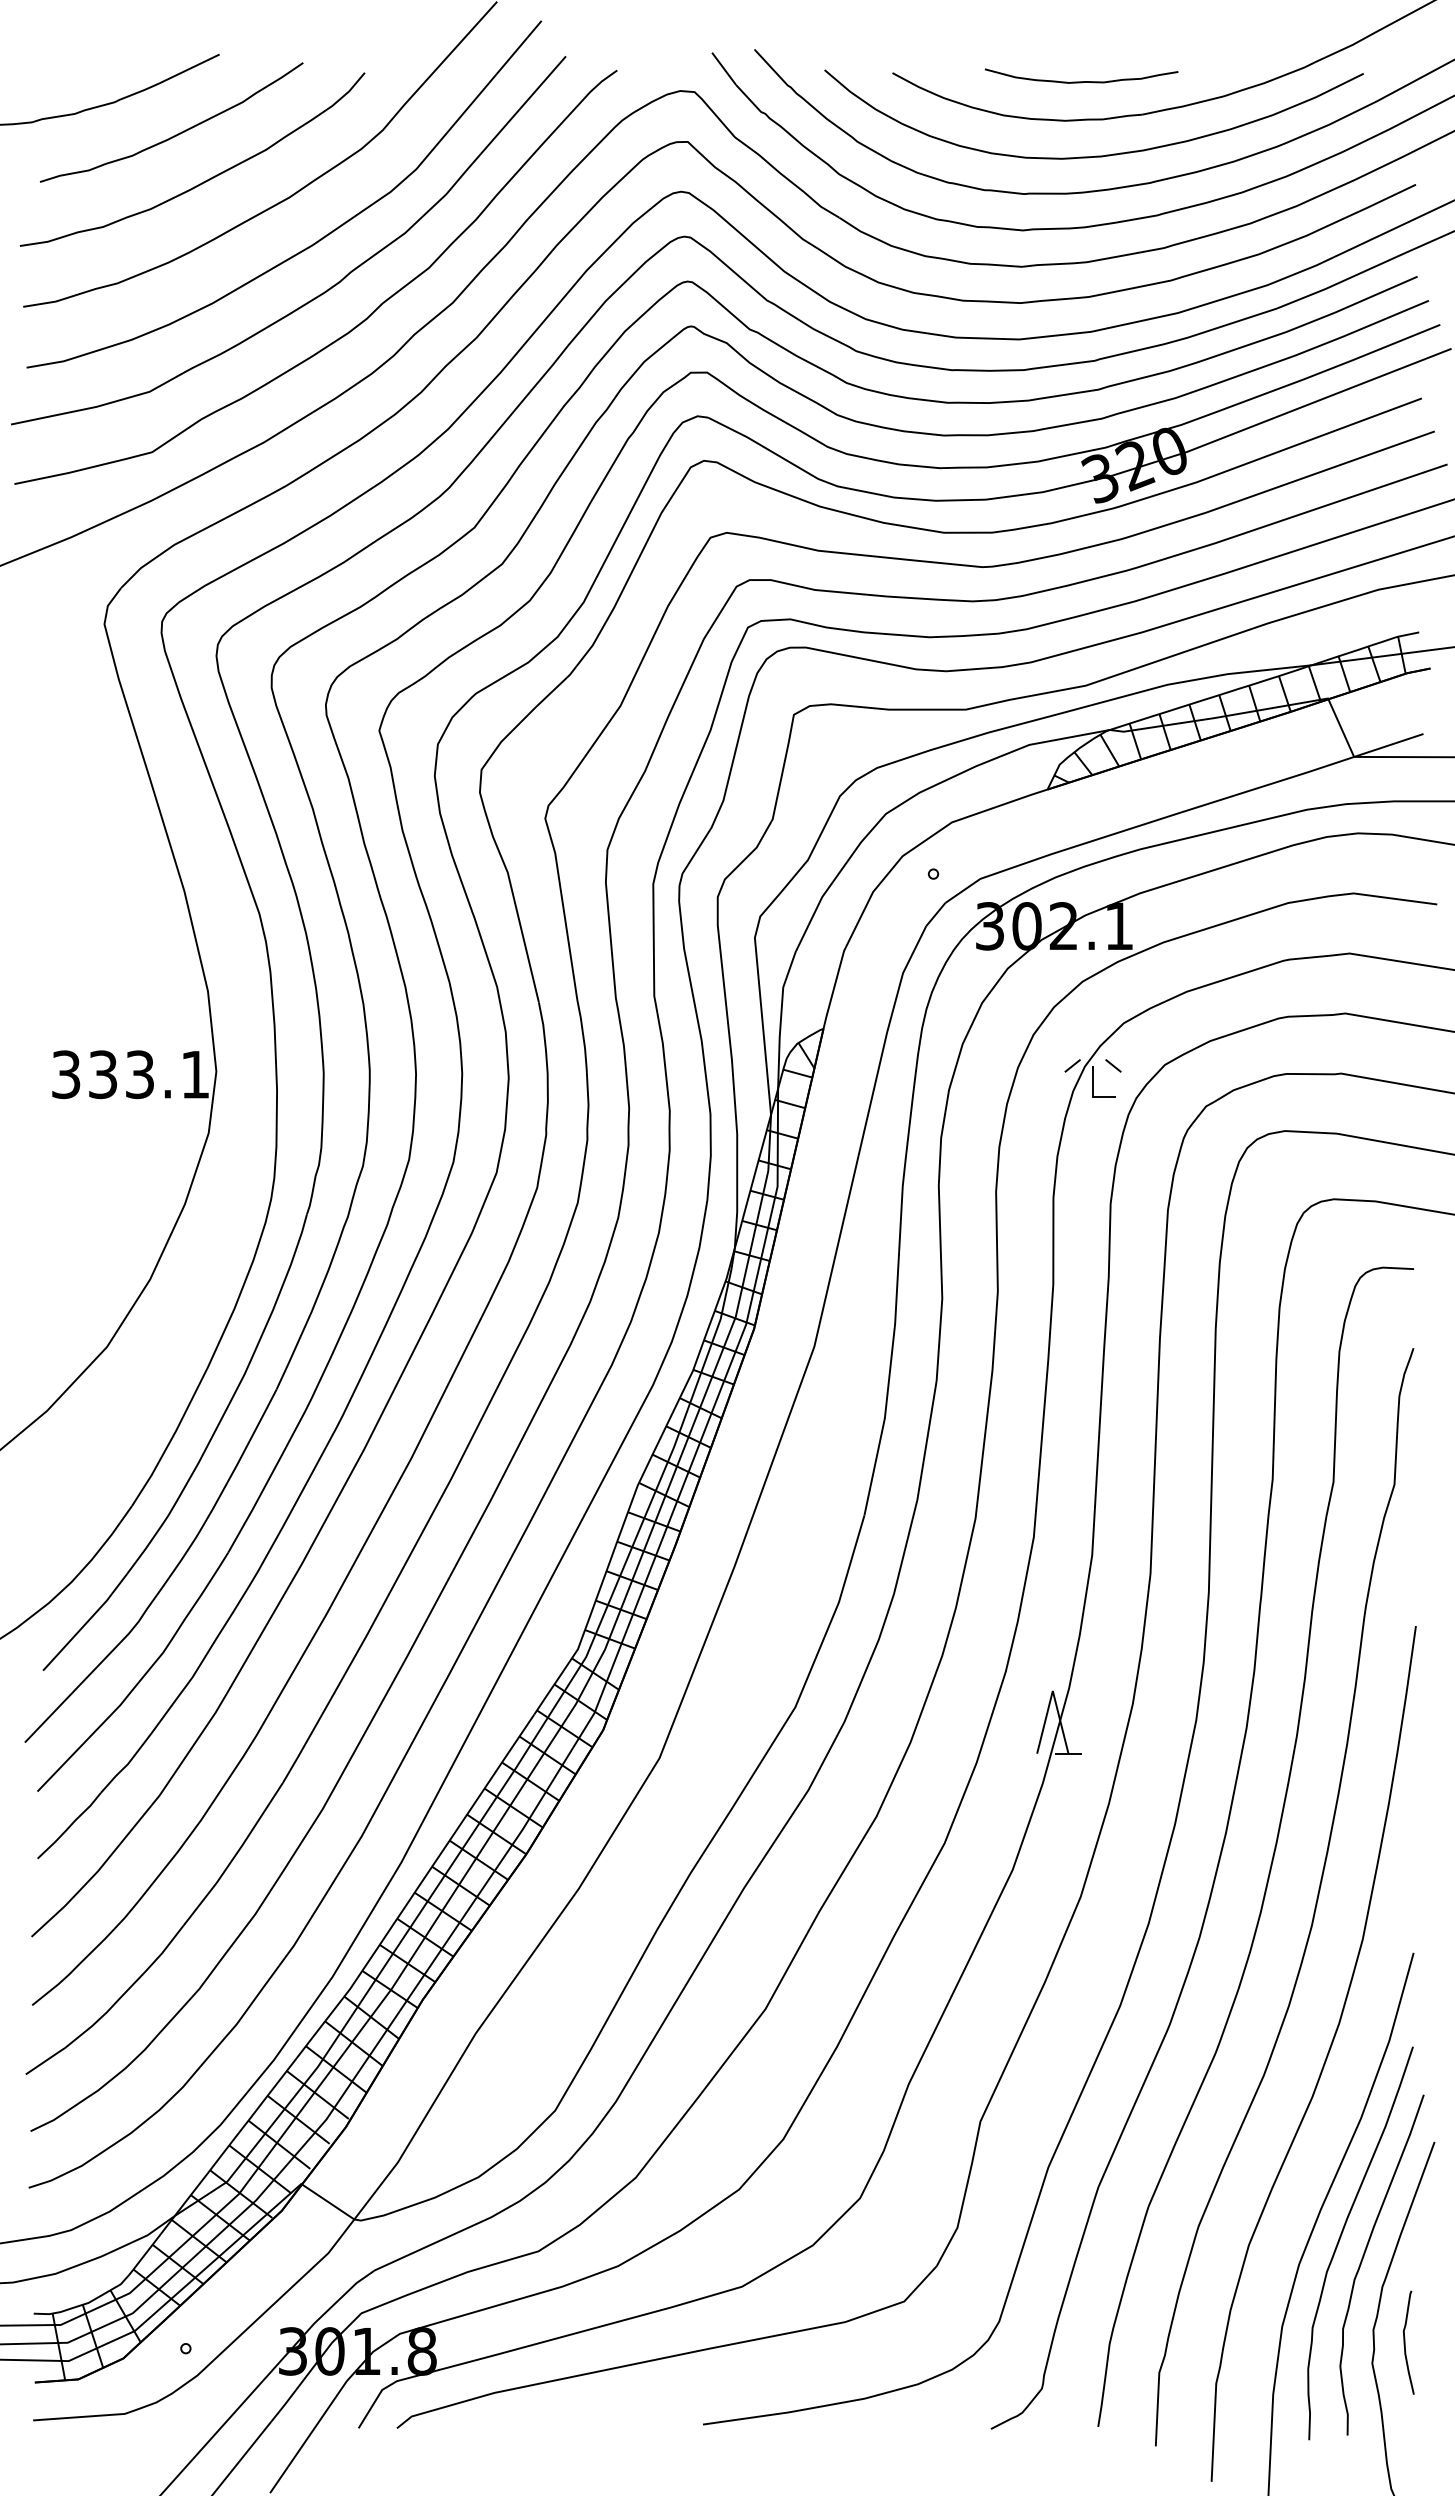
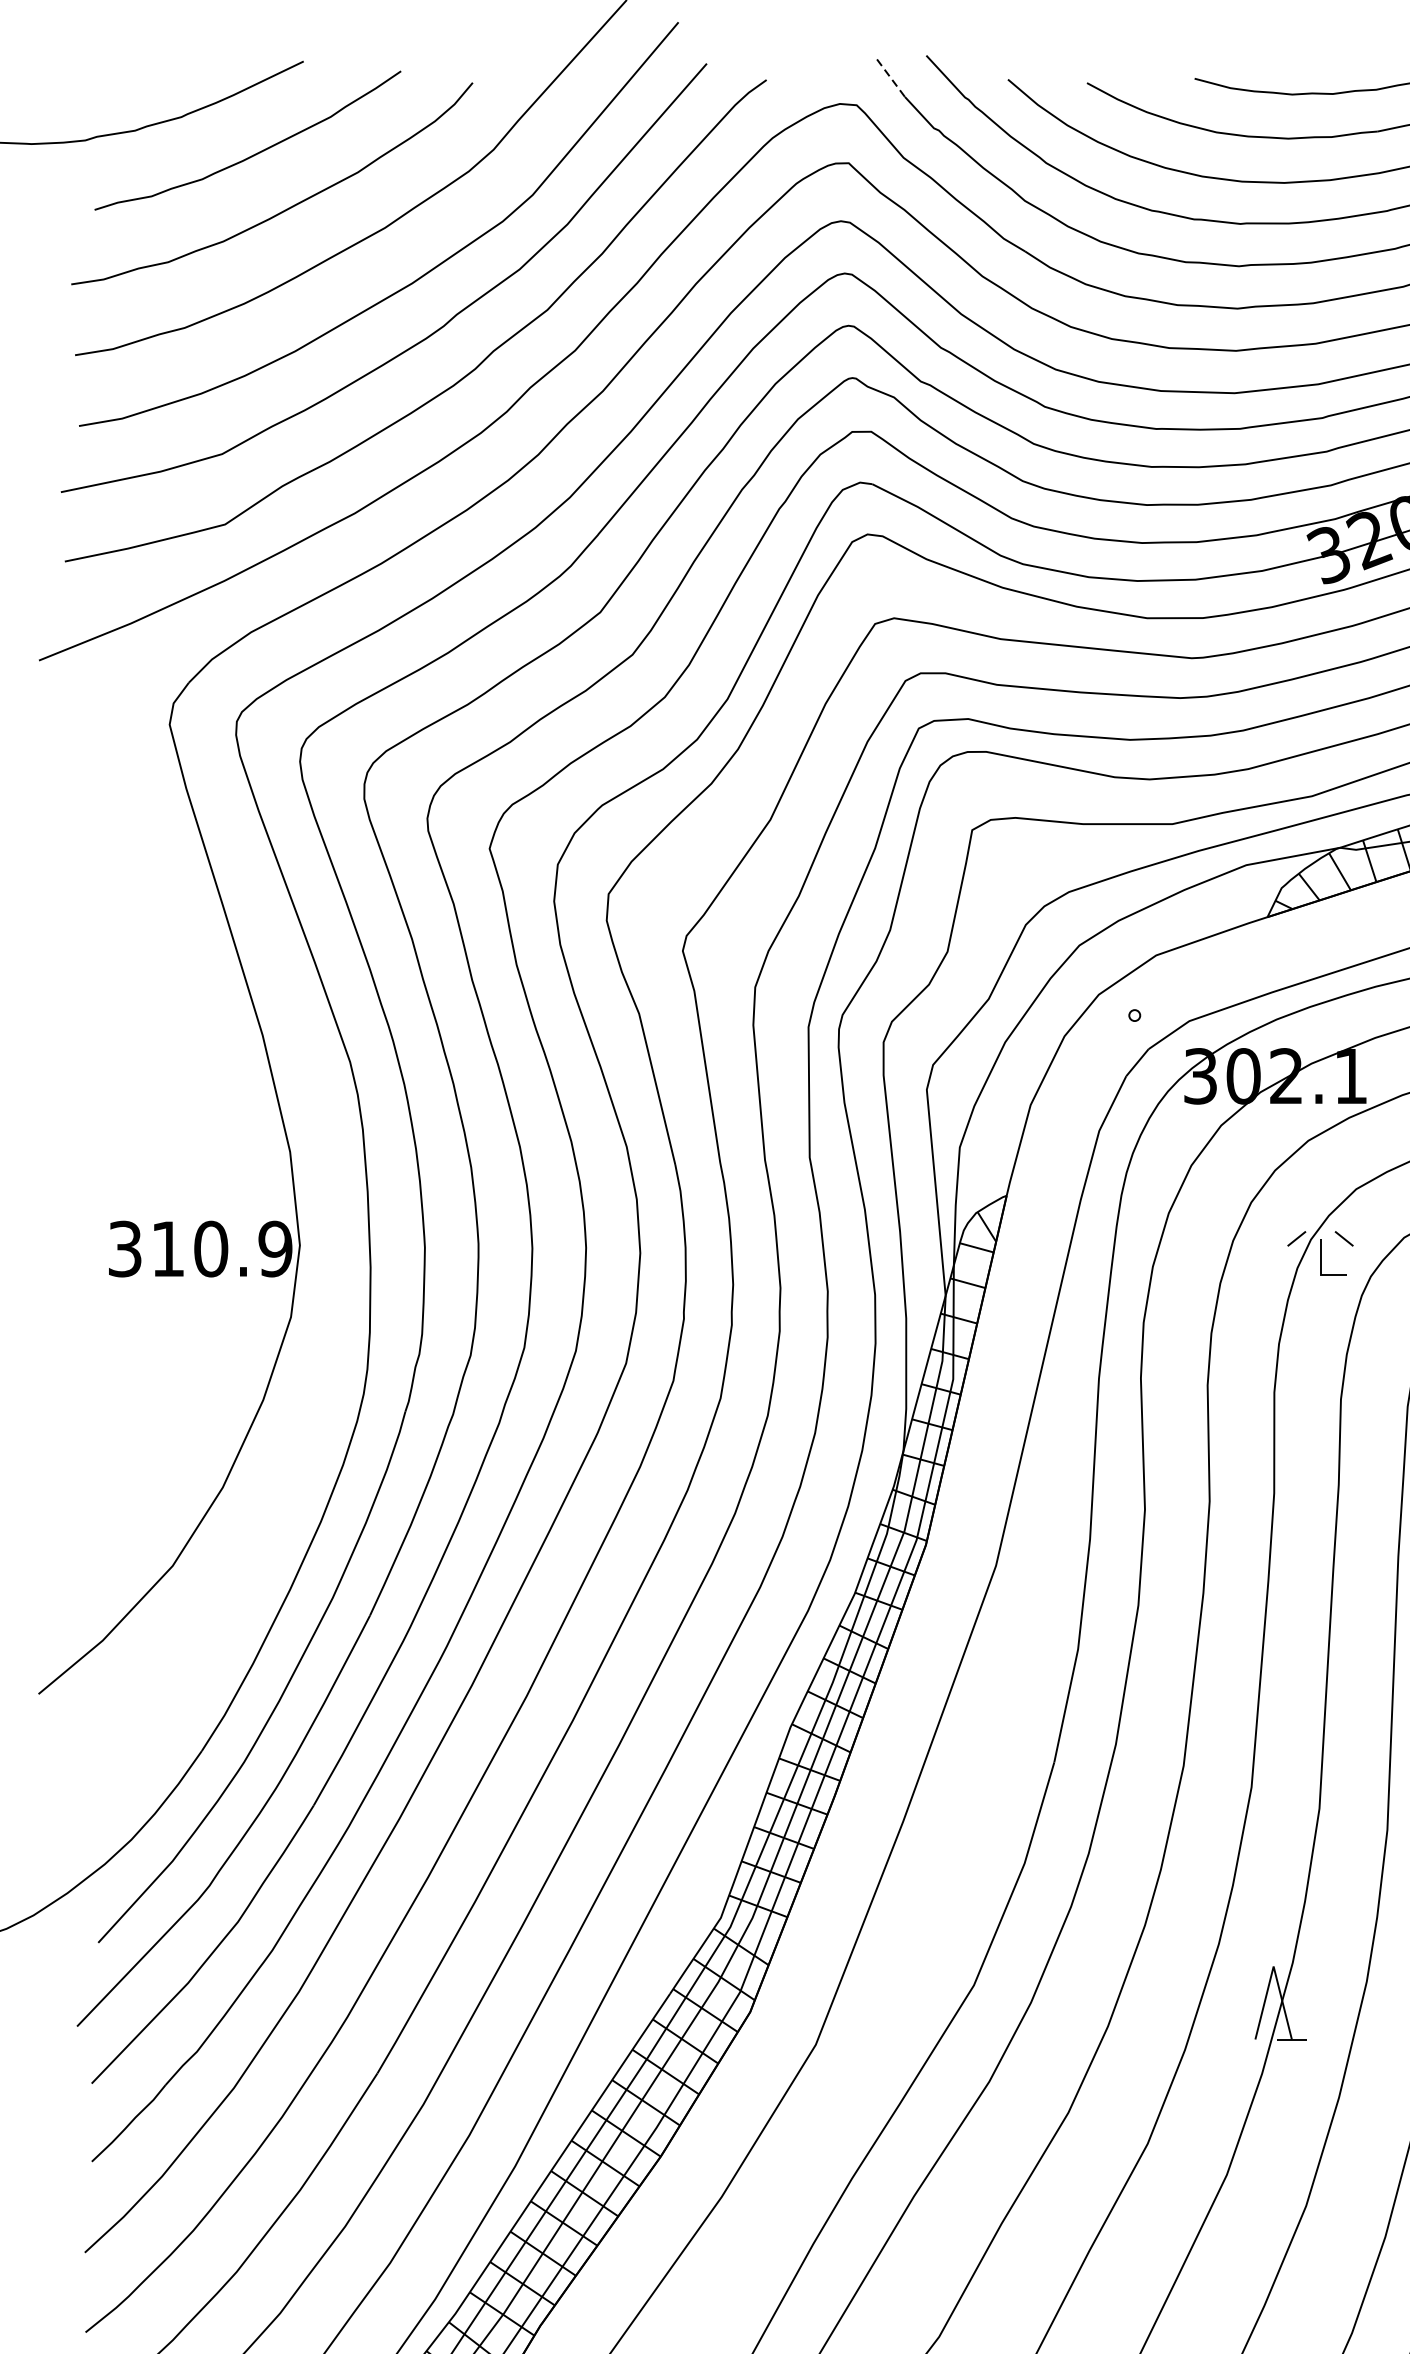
line: (724, 69) -> (891, 78), solid -> dashed
text: (149, 1074) -> (222, 1248), 333.1 -> 310.9

